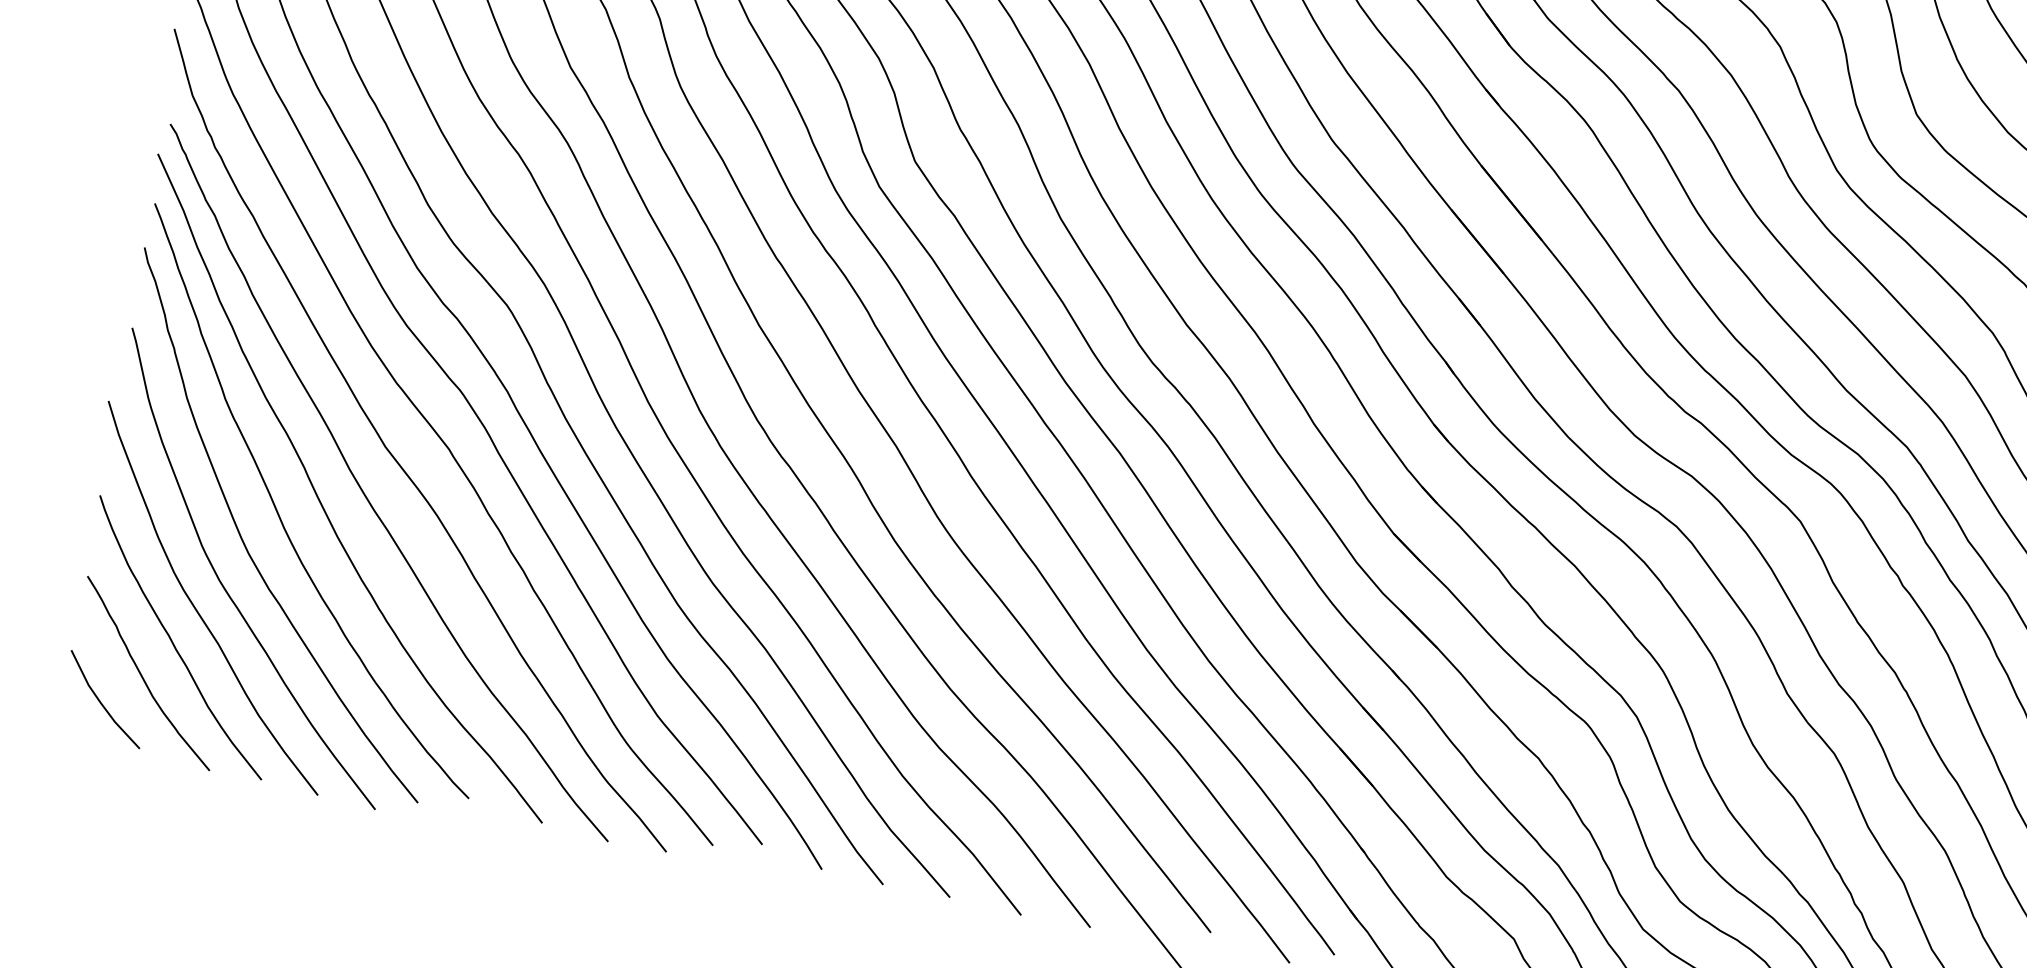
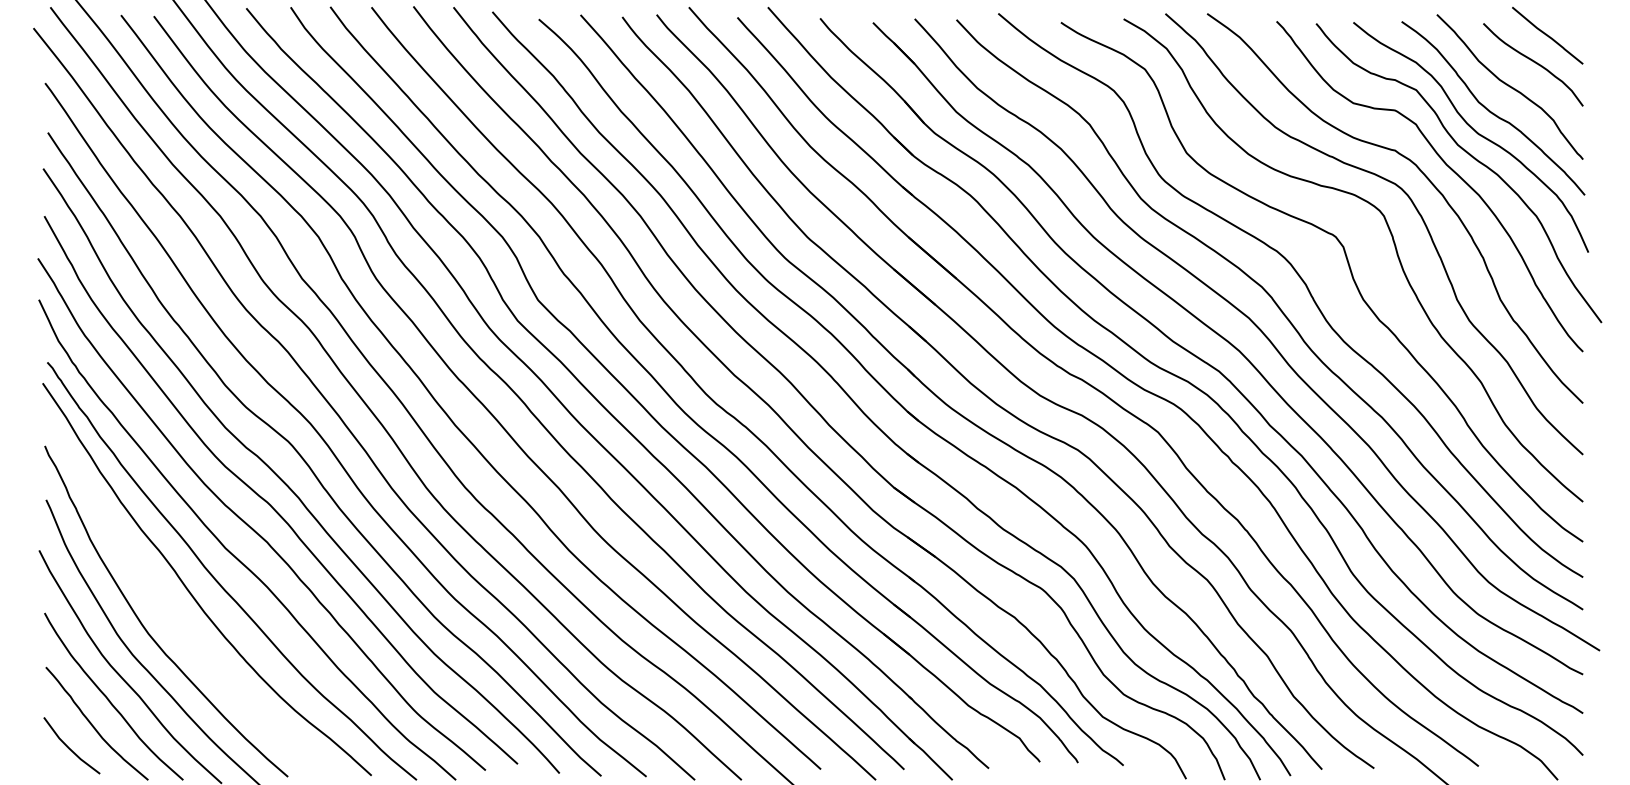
curve: (280, 514) -> (164, 604), removed

